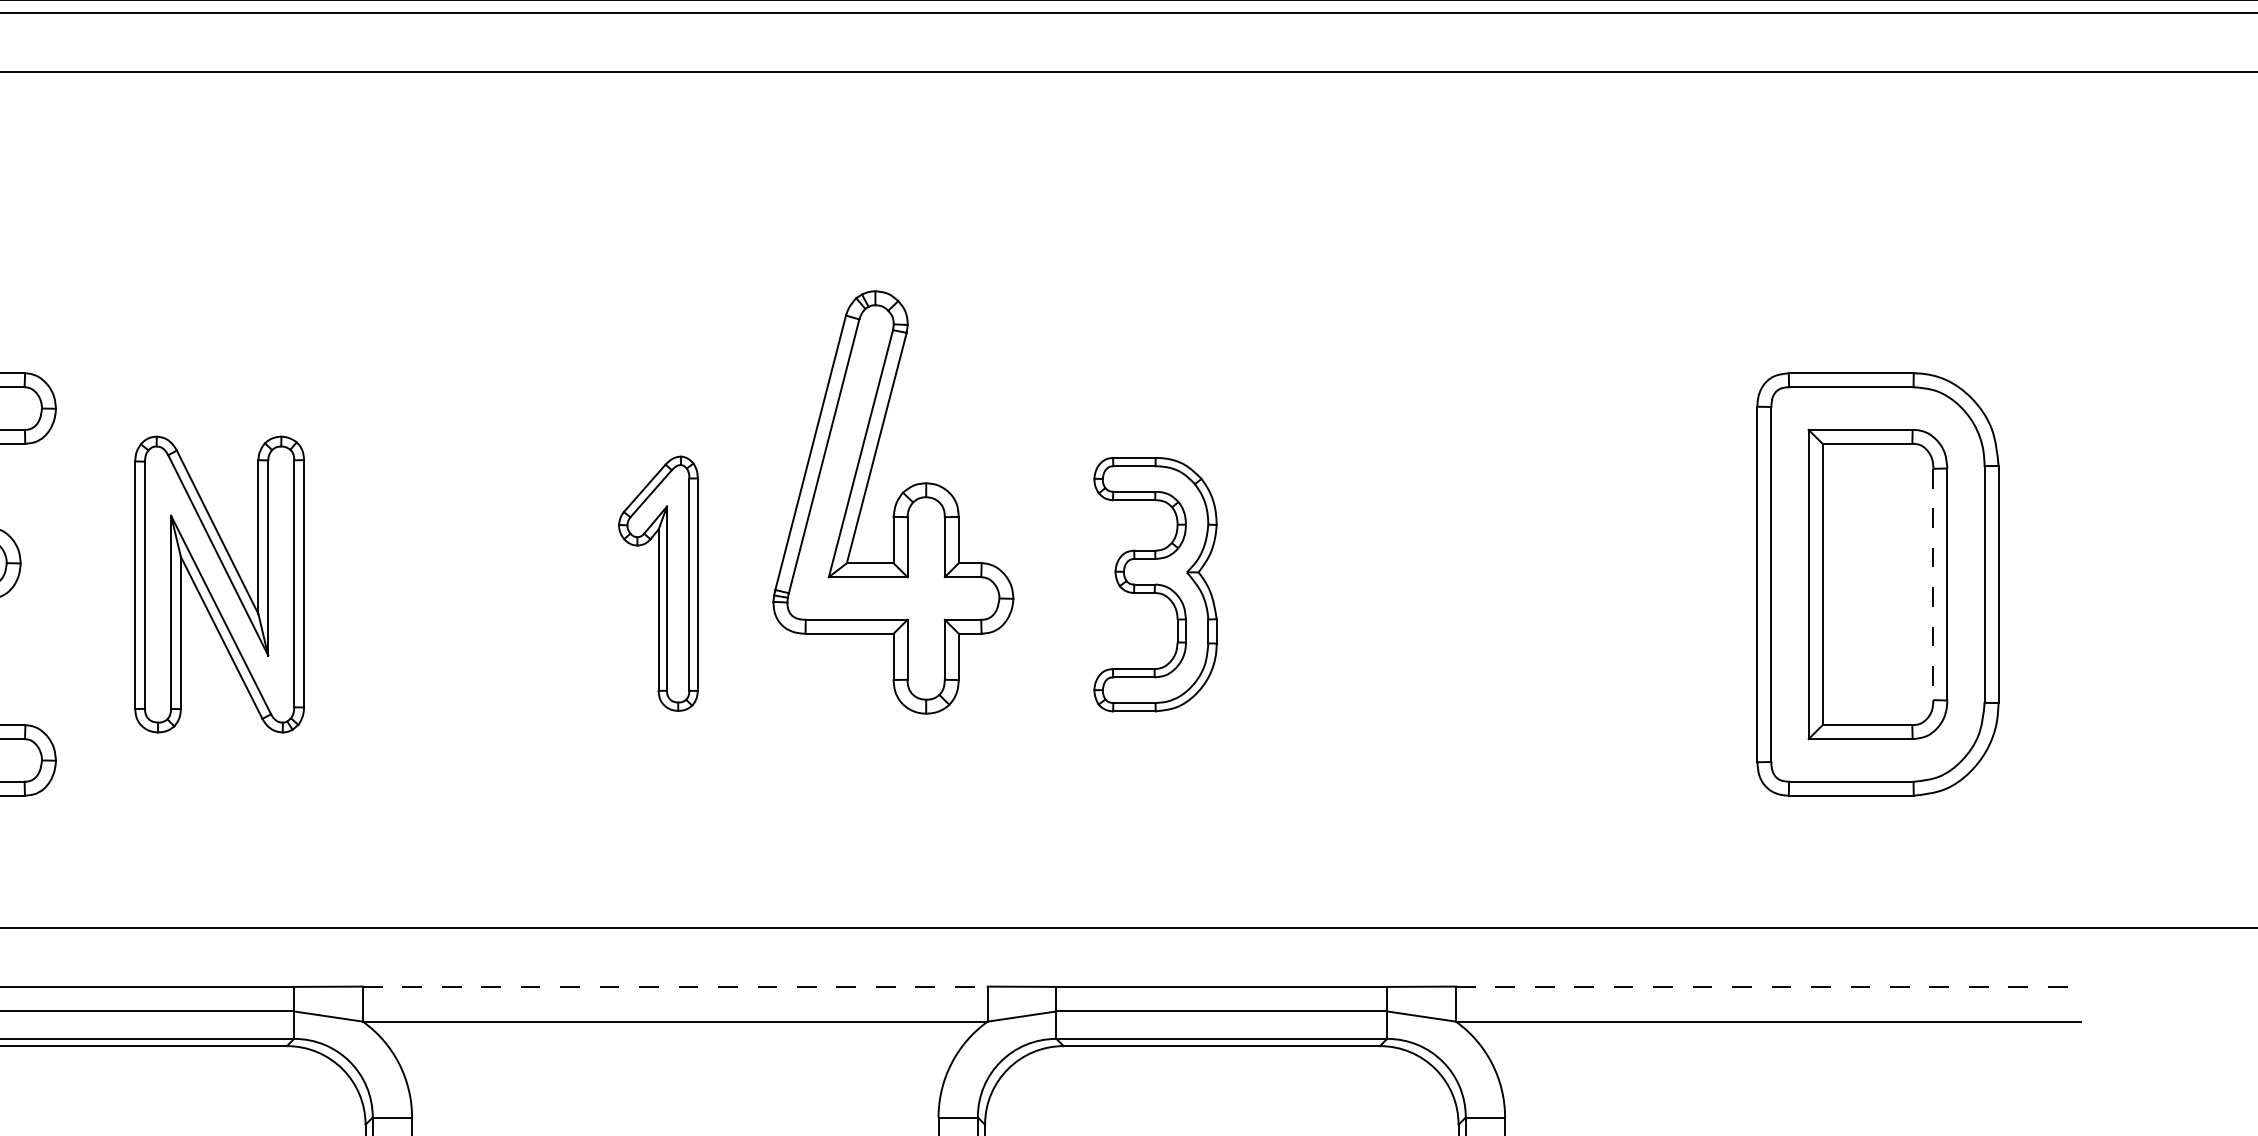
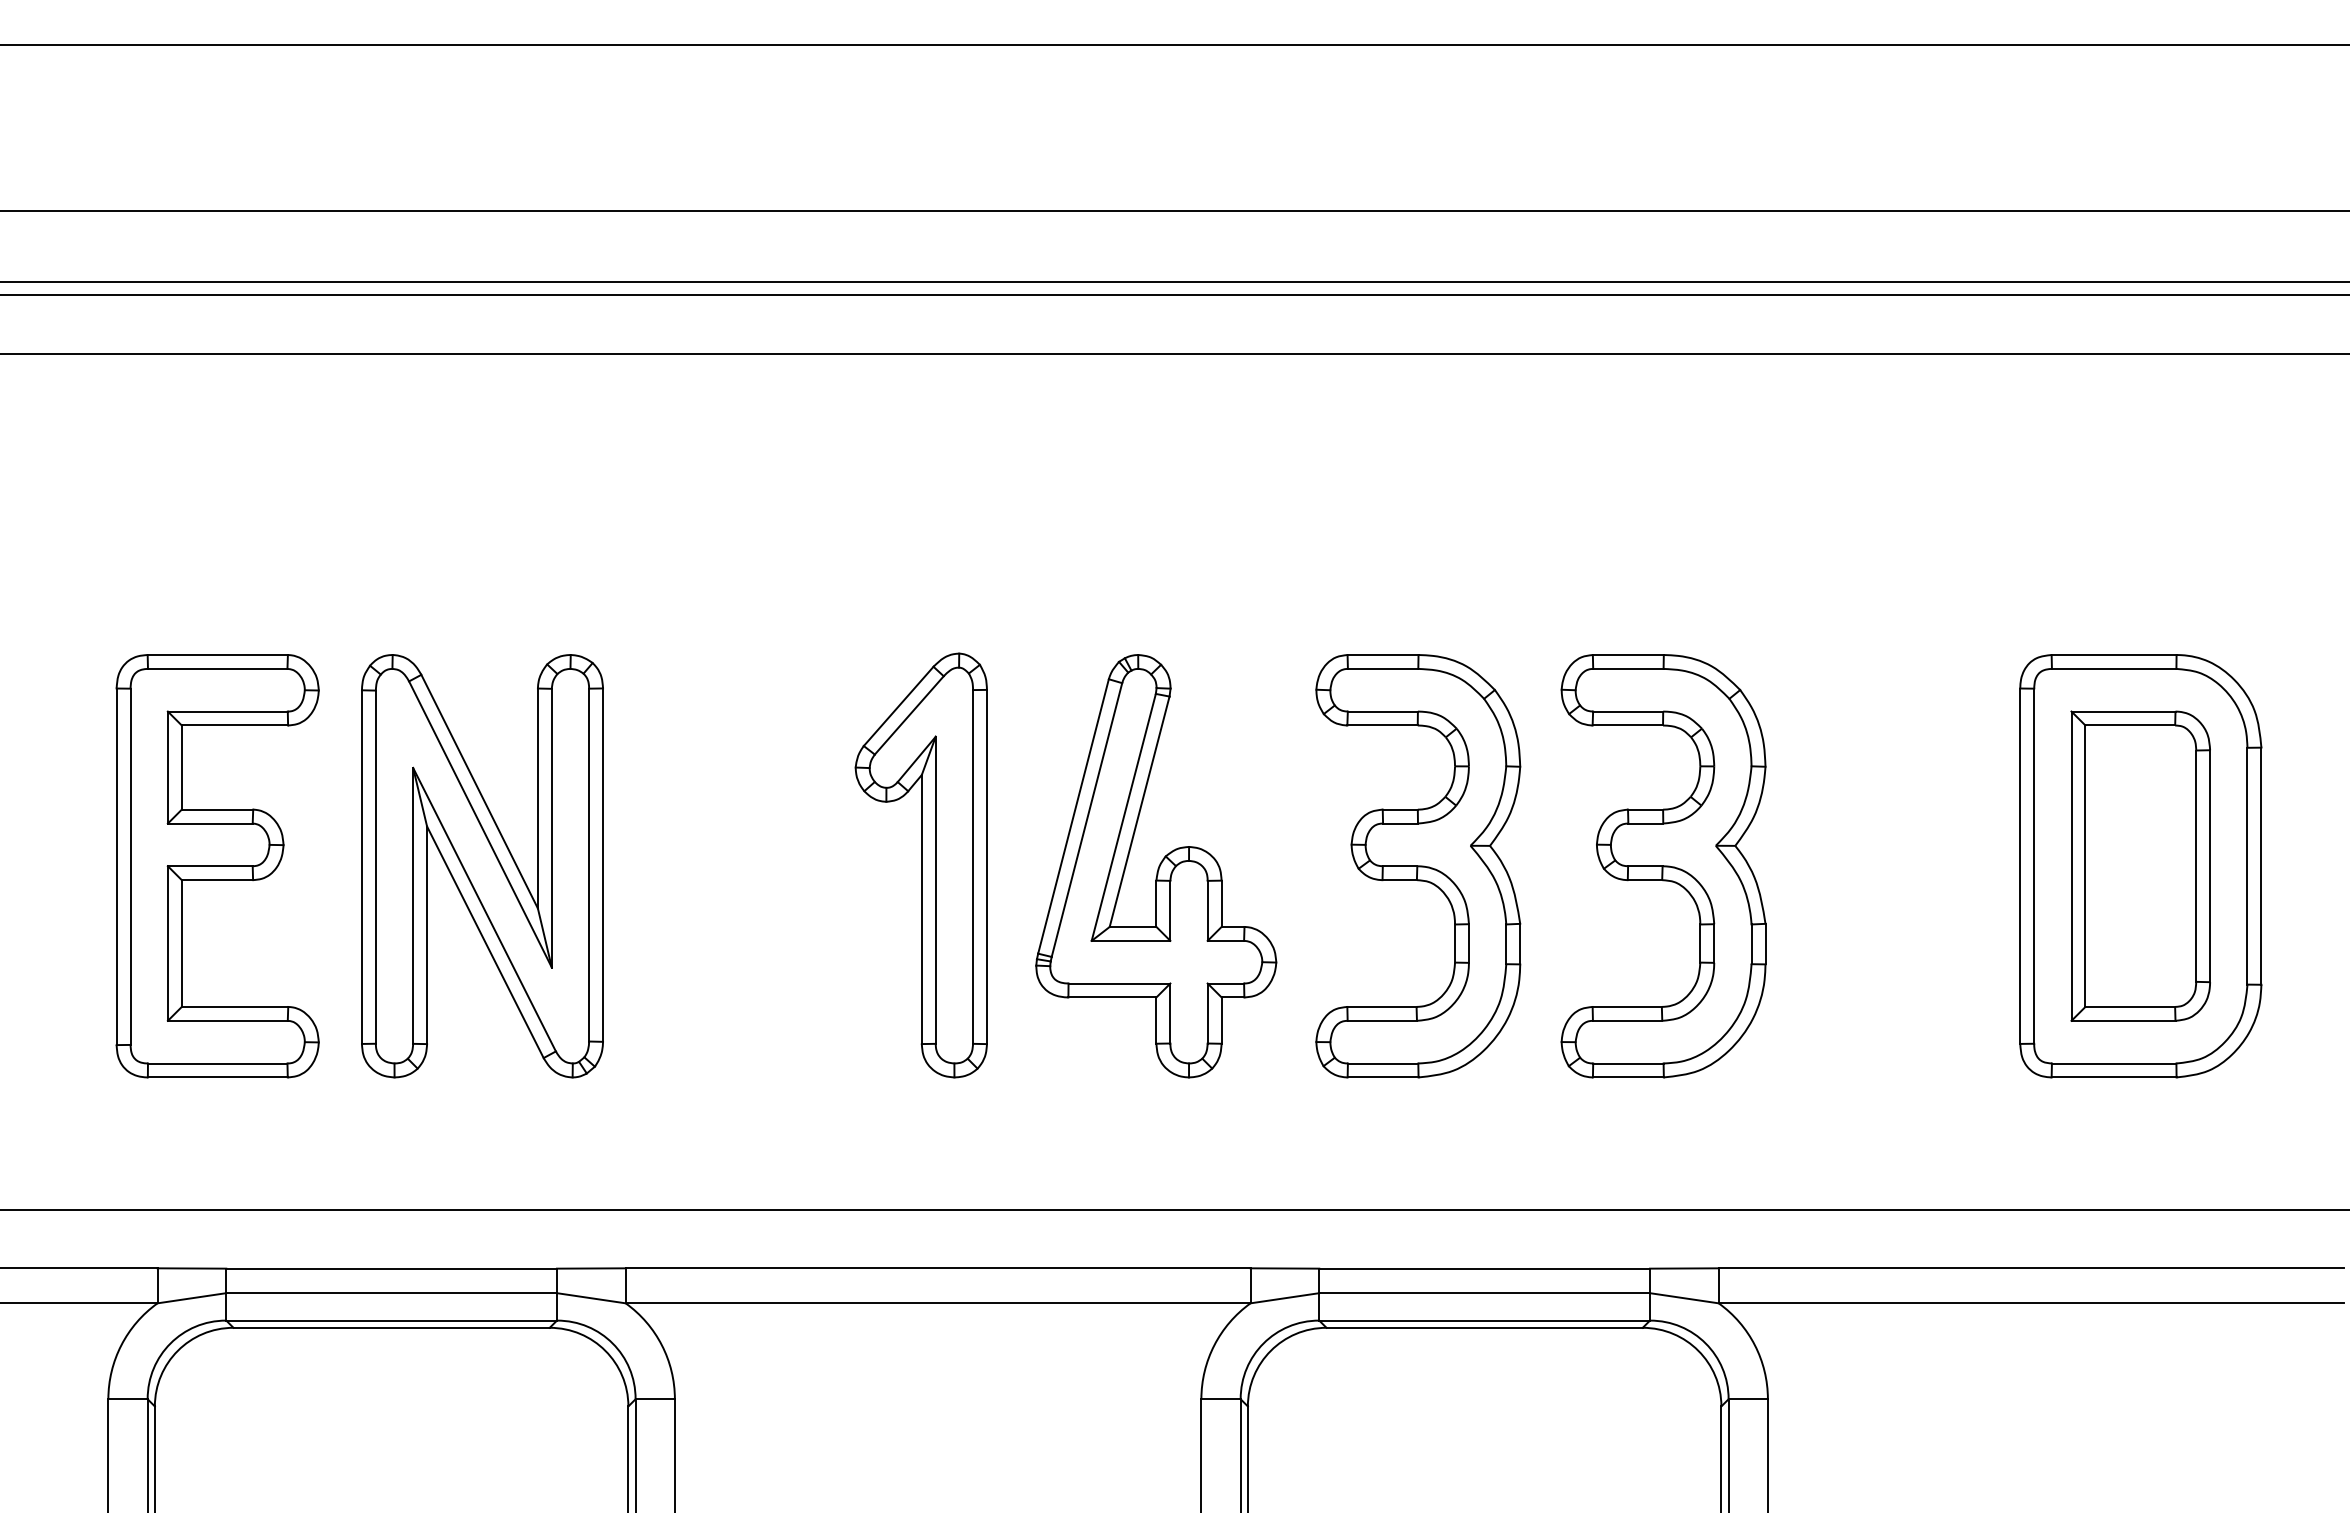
part: (893, 502) -> (1156, 866), moved
part: (657, 583) -> (920, 865), size x1.67
part: (219, 584) -> (482, 866), size x1.43
part: (1155, 584) -> (1418, 866), size x1.67
part: (1400, 584) -> (1663, 866), added
line: (1933, 584) -> (2196, 866), dashed -> solid
line: (675, 986) -> (938, 1268), dashed -> solid
line: (1768, 986) -> (2031, 1268), dashed -> solid

